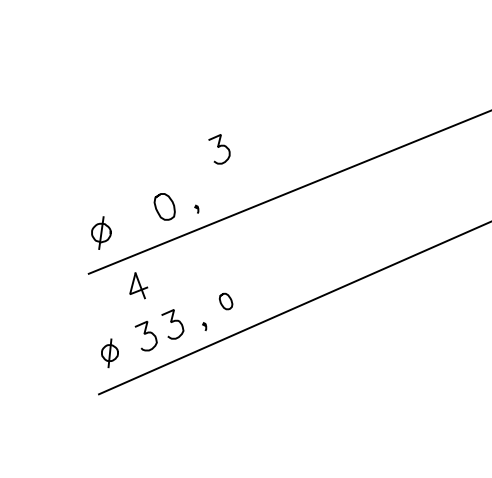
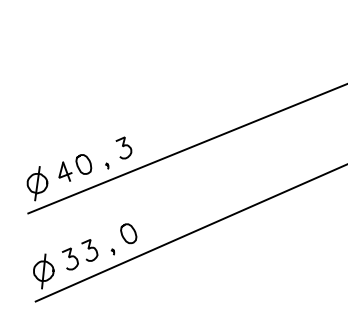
curve: (219, 147) -> (123, 146), moved
part: (101, 232) -> (37, 183), size x1.43
part: (138, 285) -> (65, 171), moved
part: (225, 301) -> (128, 233), size x1.67
part: (109, 353) -> (43, 271), size x1.67

